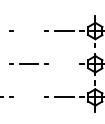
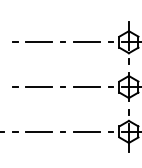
line: (28, 31) -> (38, 42), added
line: (63, 64) -> (86, 87), added
line: (28, 97) -> (38, 131), added

